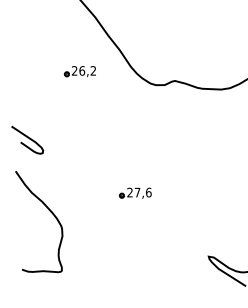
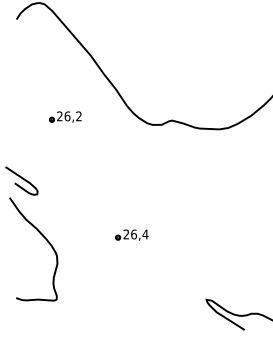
part: (80, 71) -> (65, 116), moved
text: (142, 192) -> (139, 234), 27,6 -> 26,4
curve: (49, 211) -> (44, 238), moved

